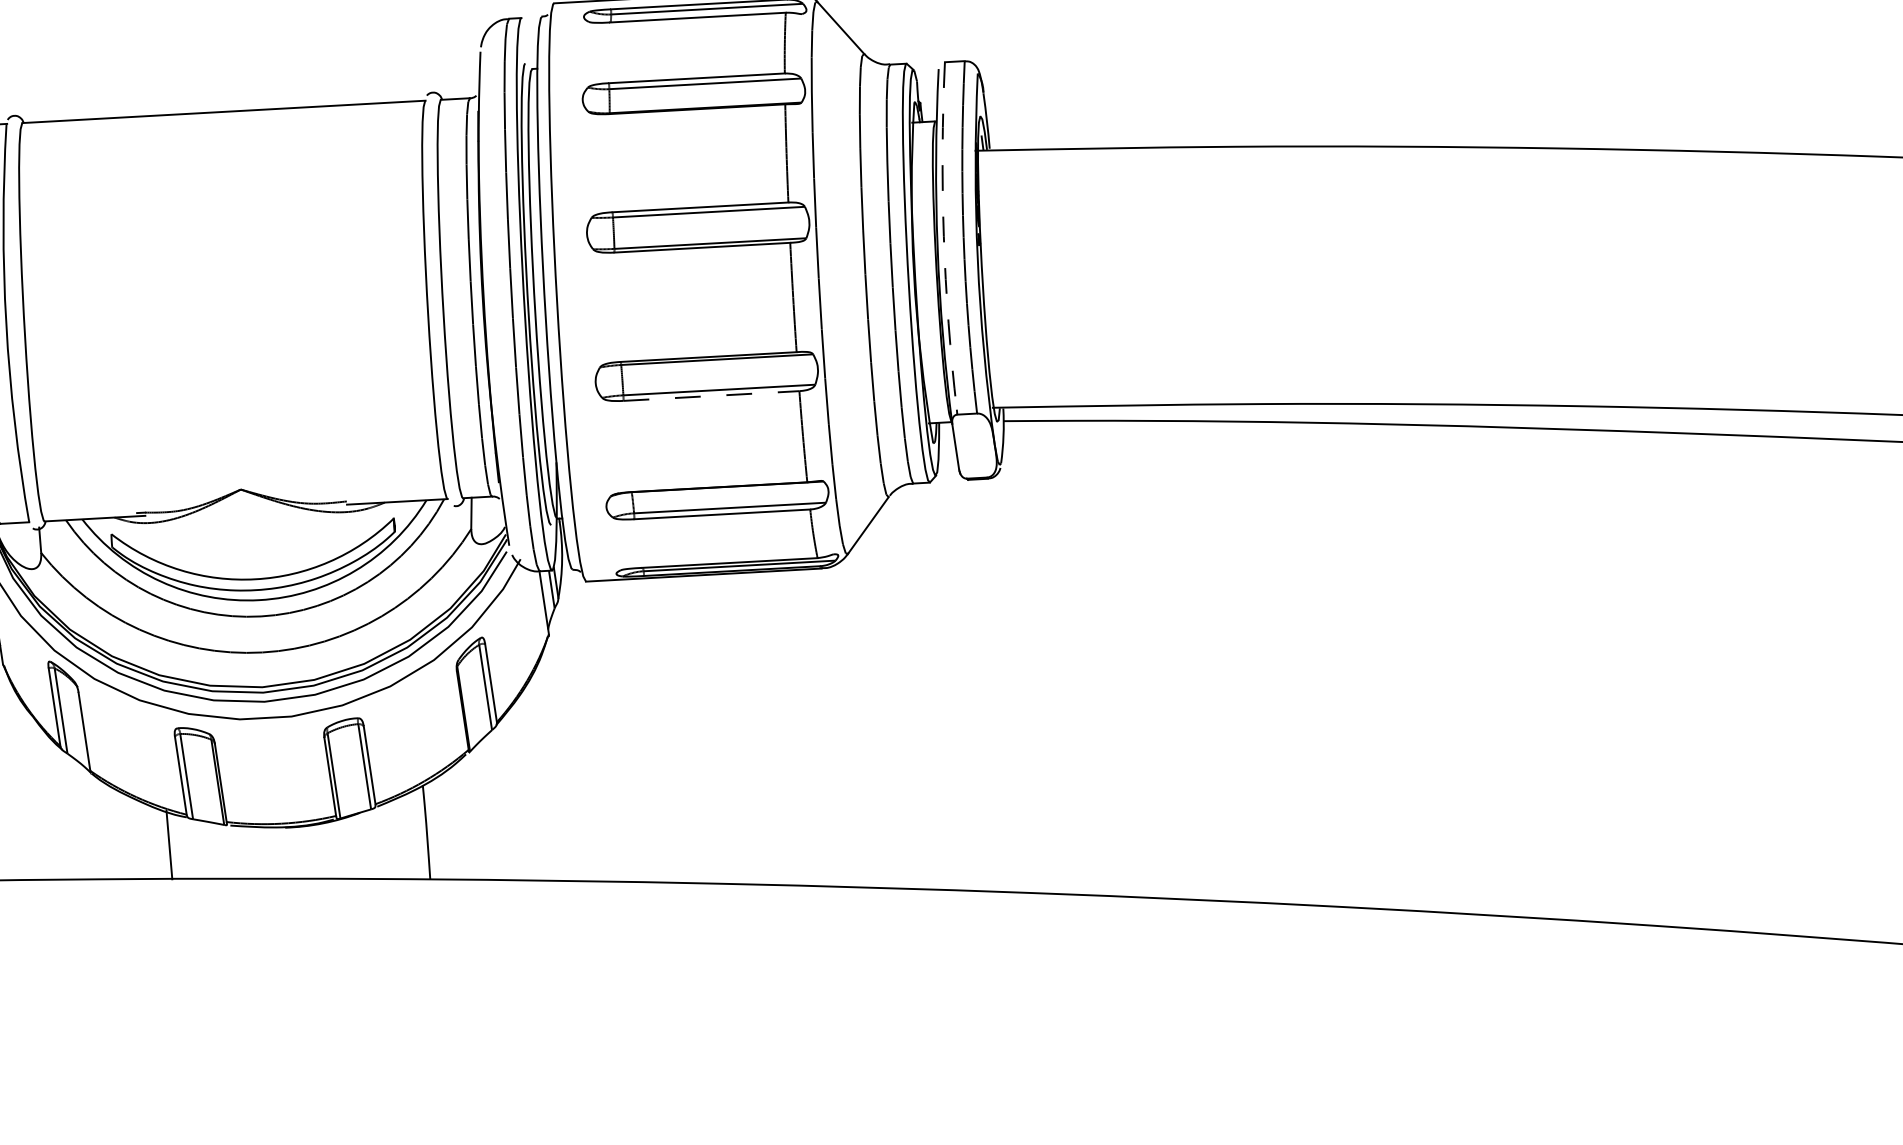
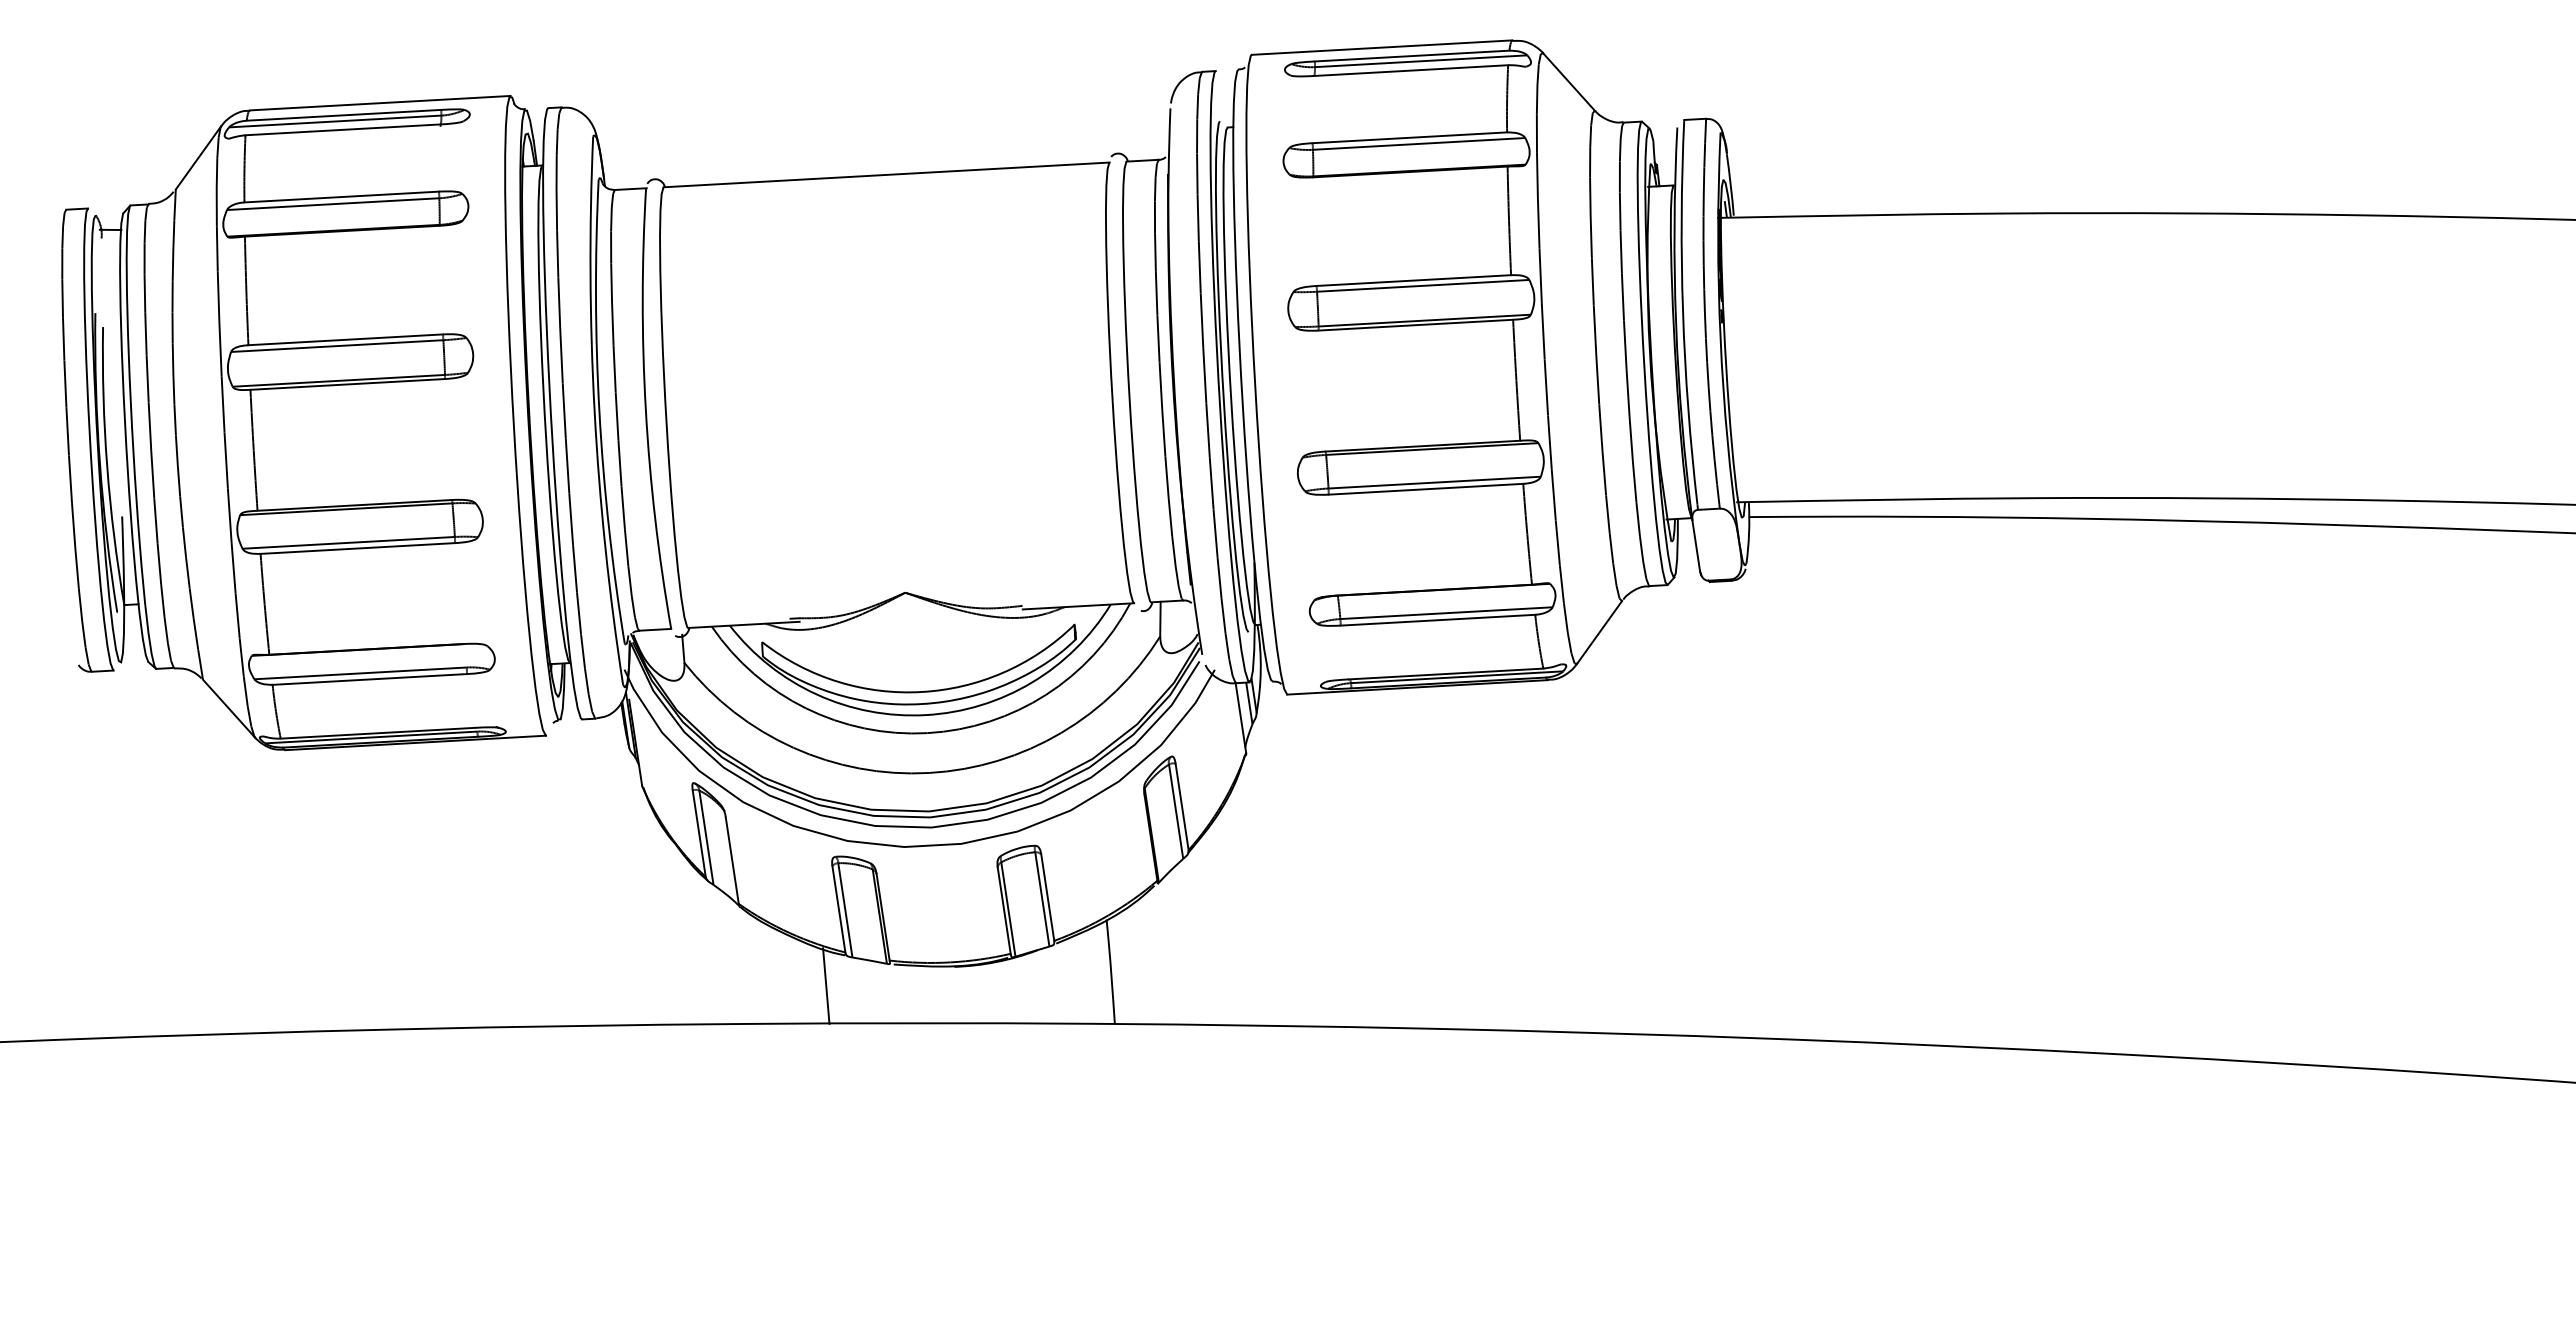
arc: (944, 236) -> (1683, 312), dashed -> solid
line: (711, 396) -> (1426, 489), dashed -> solid

